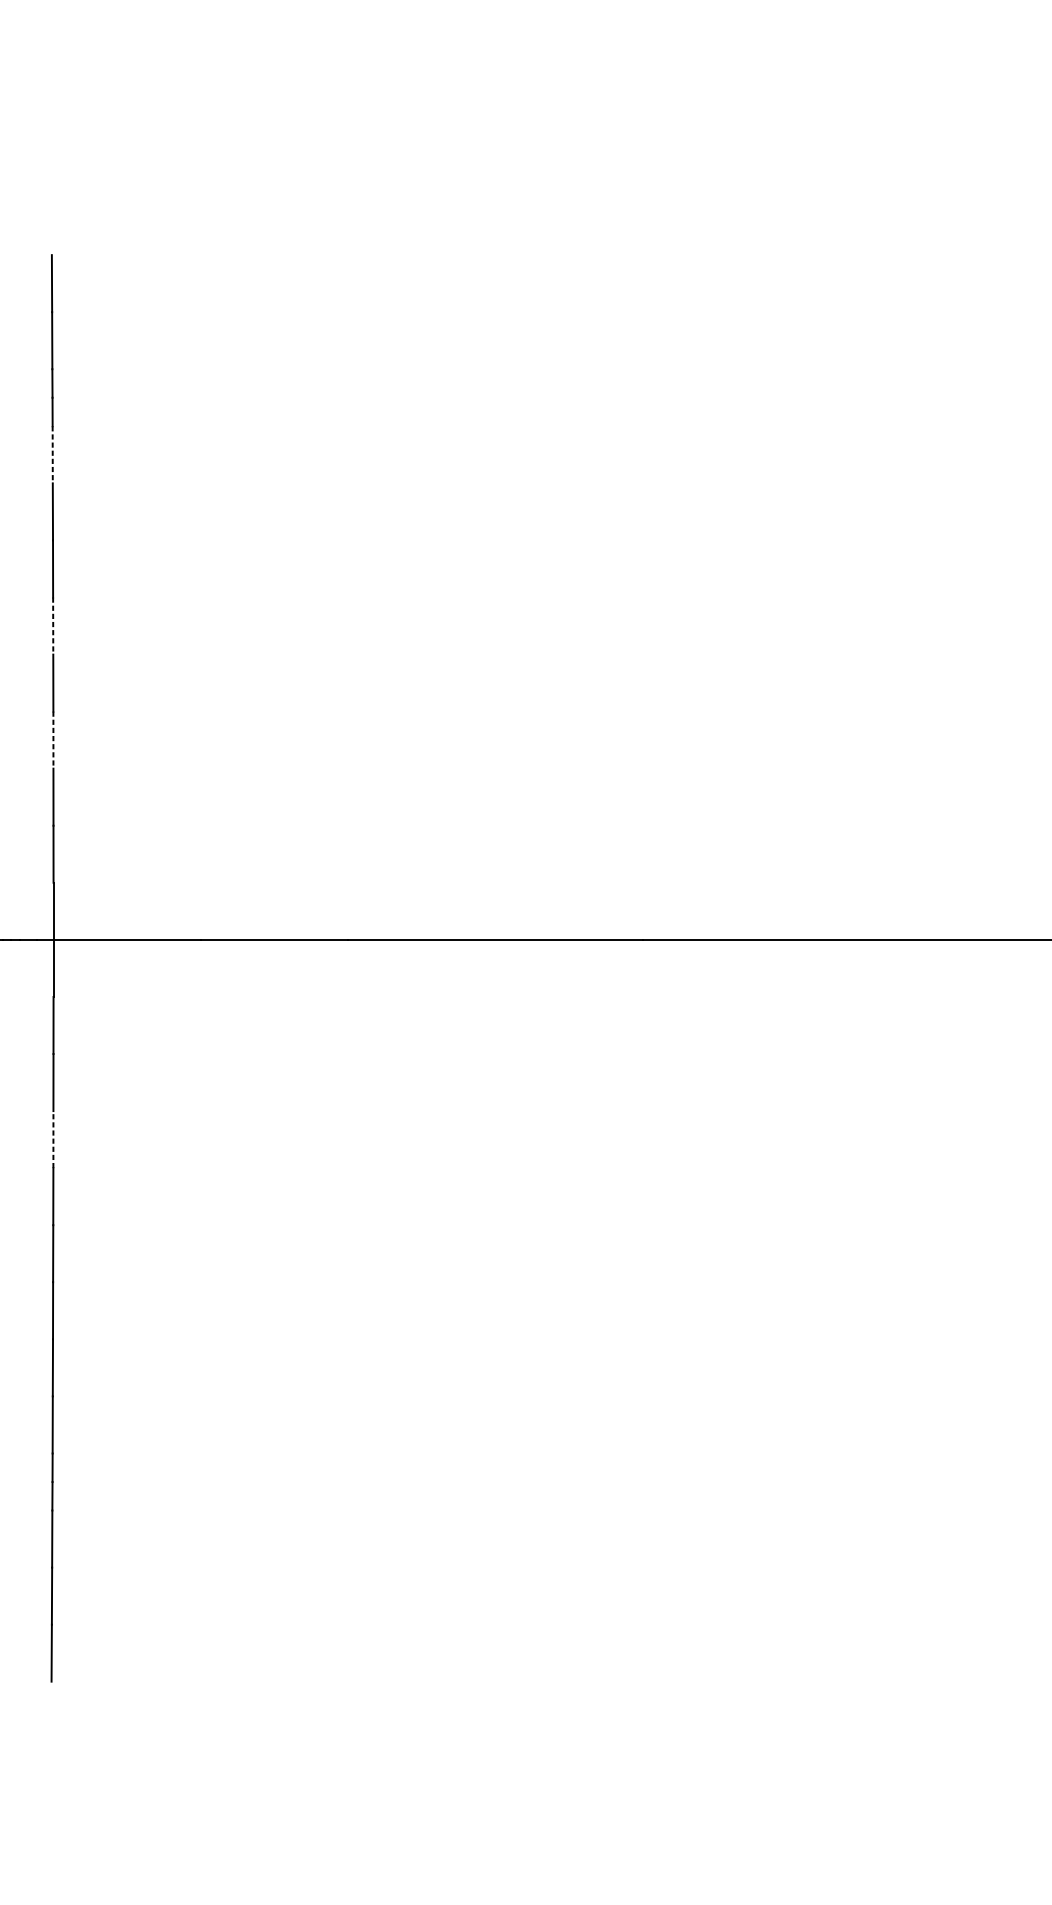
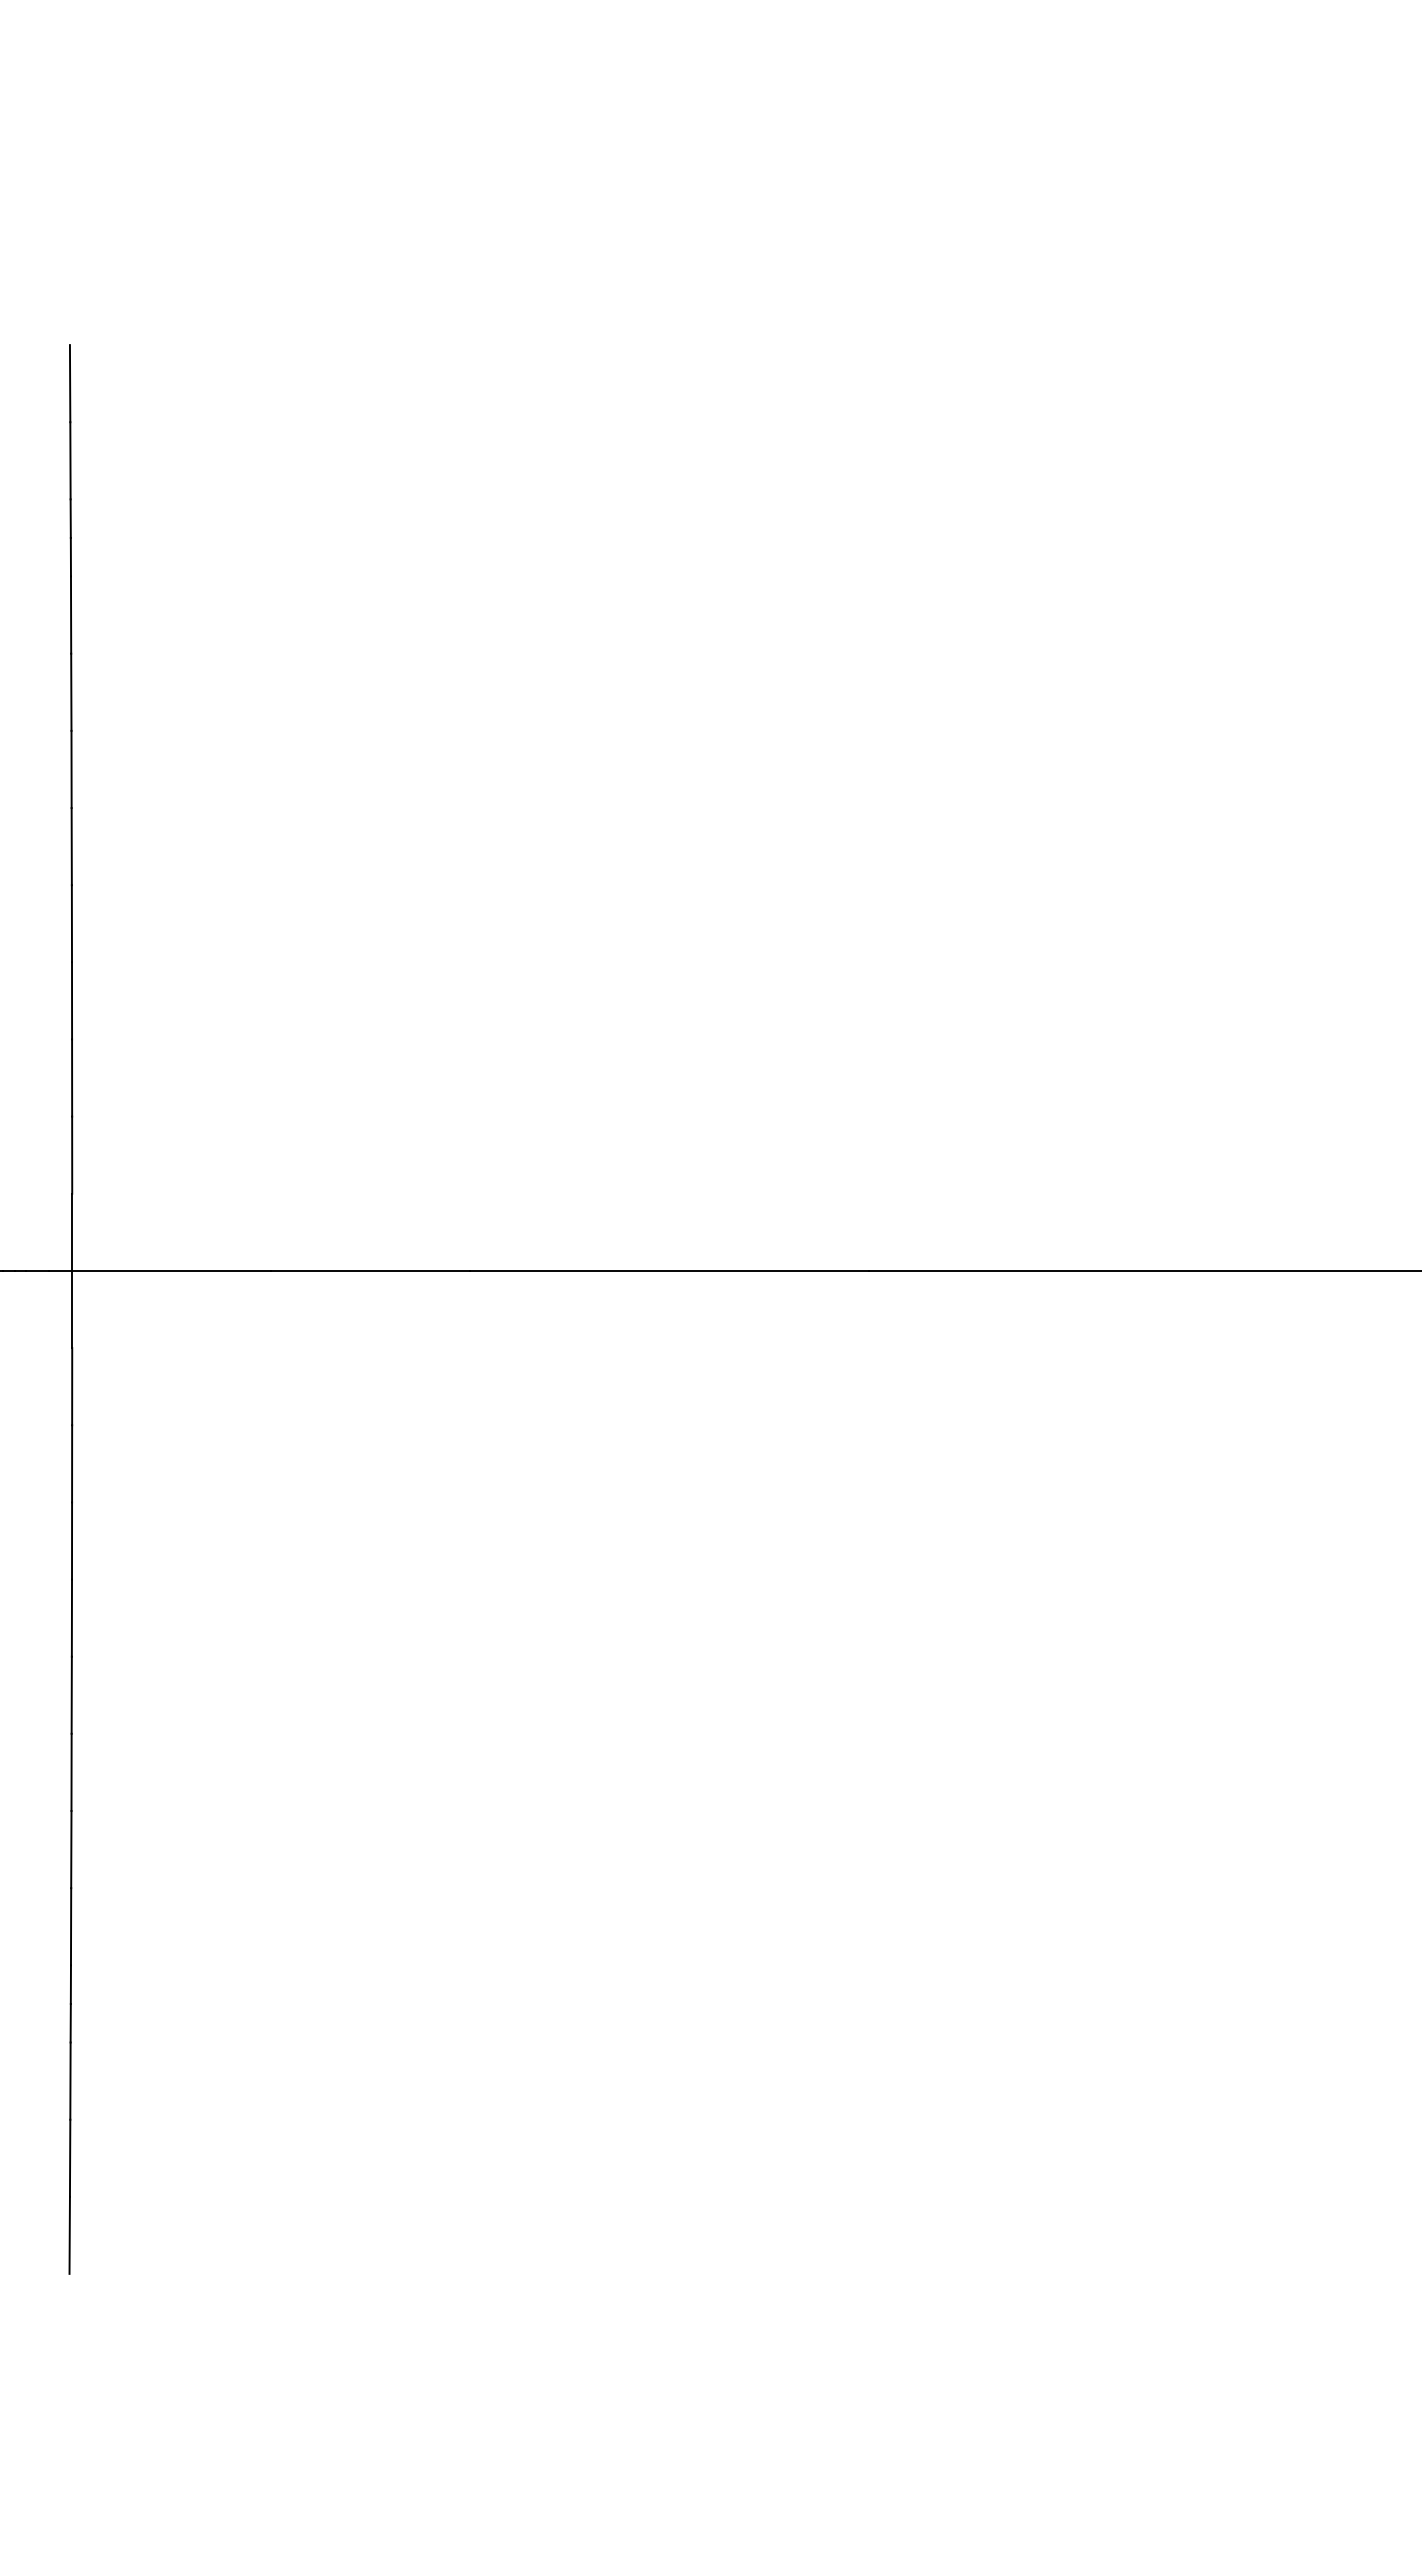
line: (53, 455) -> (71, 615), dashed -> solid
line: (53, 625) -> (71, 846), dashed -> solid
line: (53, 739) -> (72, 1000), dashed -> solid
line: (53, 1139) -> (72, 1541), dashed -> solid

